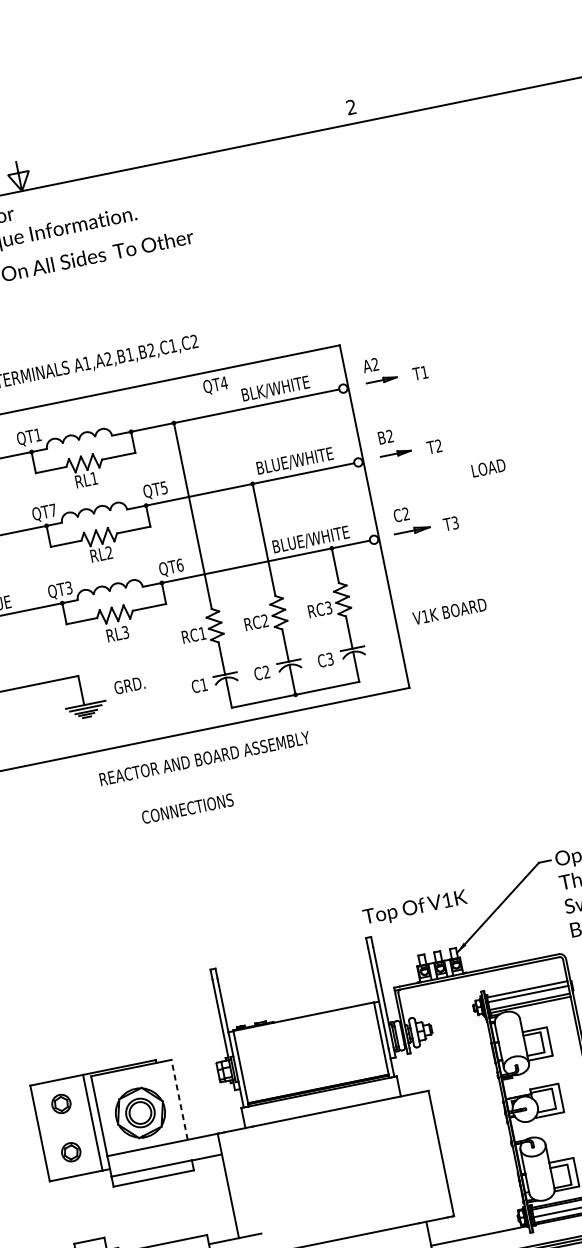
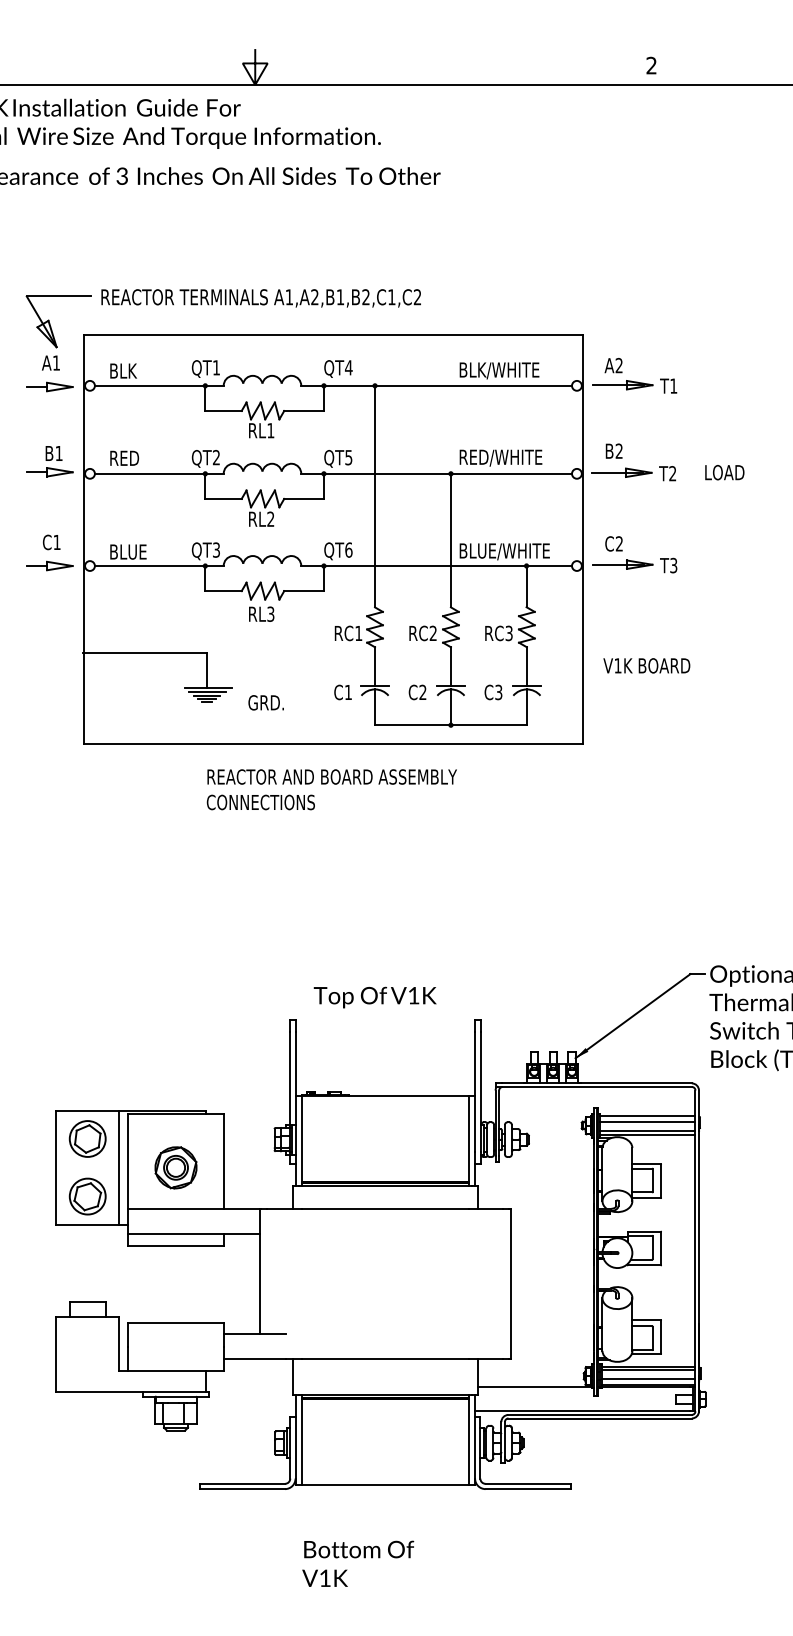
part: (381, 380) -> (622, 385), size x1.67
text: (215, 385) -> (338, 368), moved
part: (395, 453) -> (621, 472), size x1.67
text: (295, 460) -> (505, 457), BLUE/WHITE -> RED/WHITE
text: (488, 468) -> (724, 472), moved
text: (52, 510) -> (215, 457), QT7 -> QT2
part: (412, 530) -> (622, 564), size x1.43
text: (128, 685) -> (265, 702), moved
text: (187, 808) -> (260, 802), moved
text: (414, 908) -> (374, 997), moved
line: (179, 1099) -> (223, 1161), dashed -> solid
part: (61, 1103) -> (87, 1138), size x1.67
part: (139, 1112) -> (175, 1167), size x0.71
part: (71, 1152) -> (87, 1196), size x1.67

